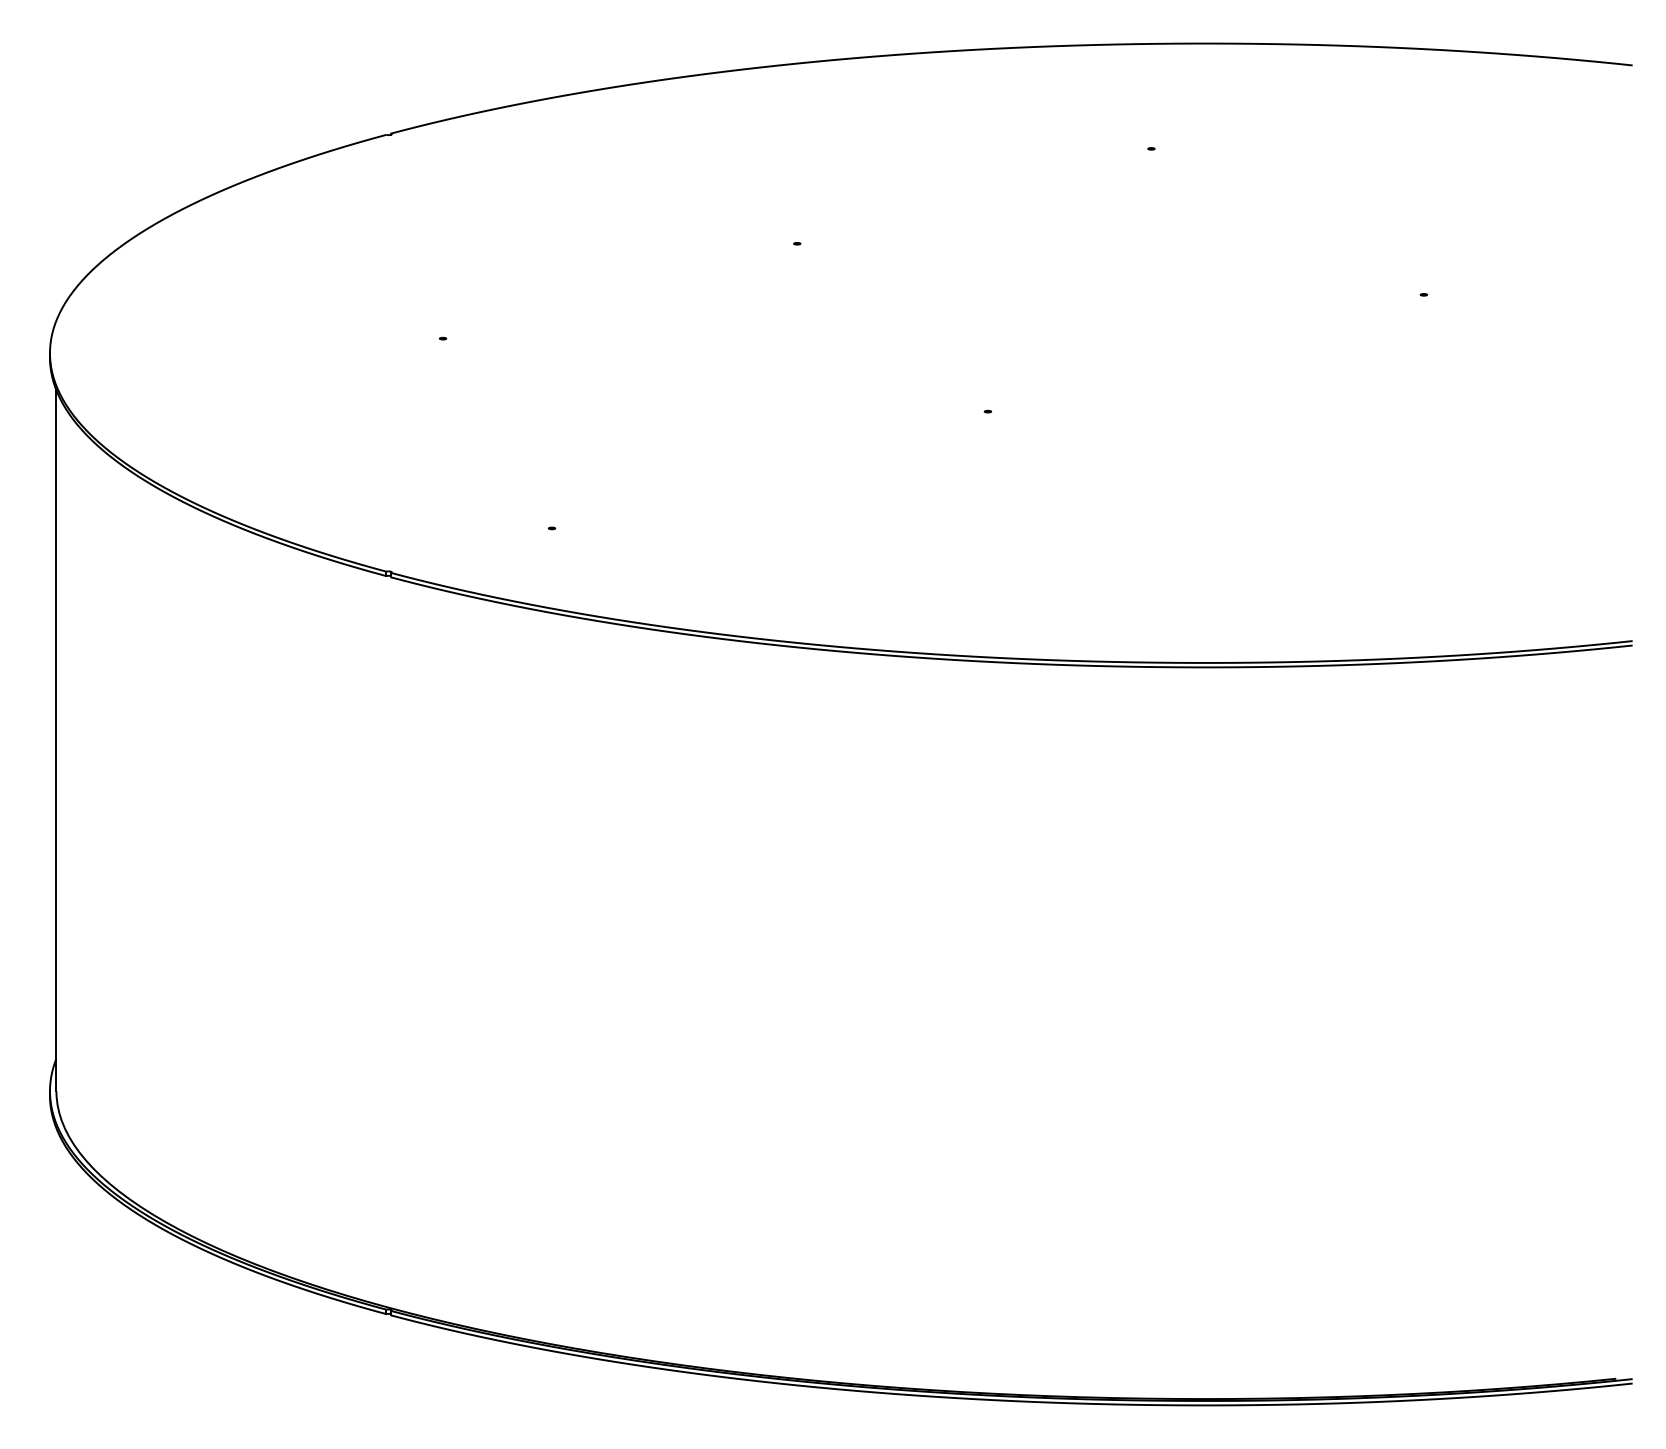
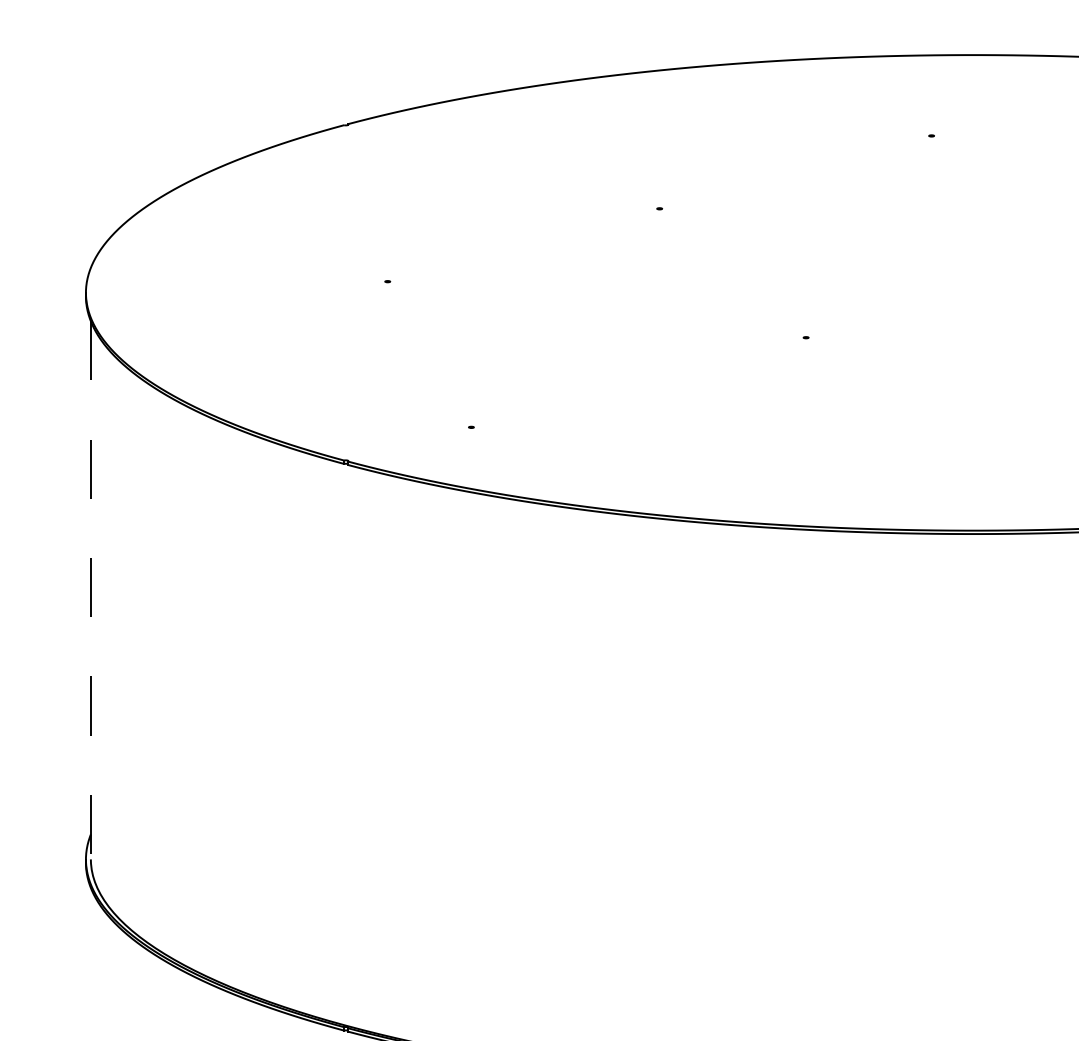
line: (56, 741) -> (90, 590), solid -> dashed

